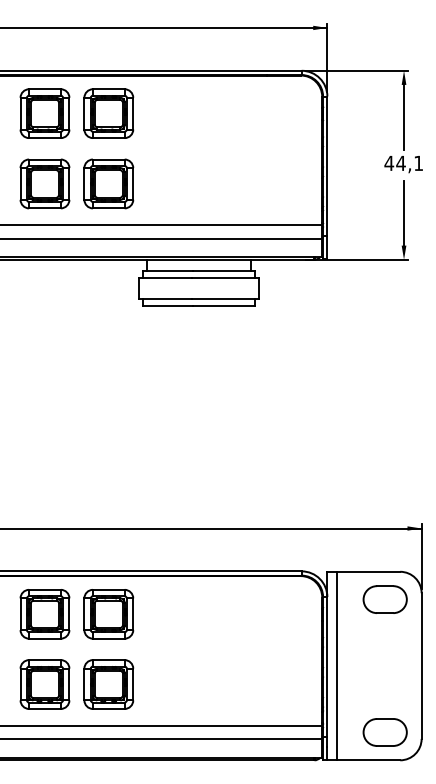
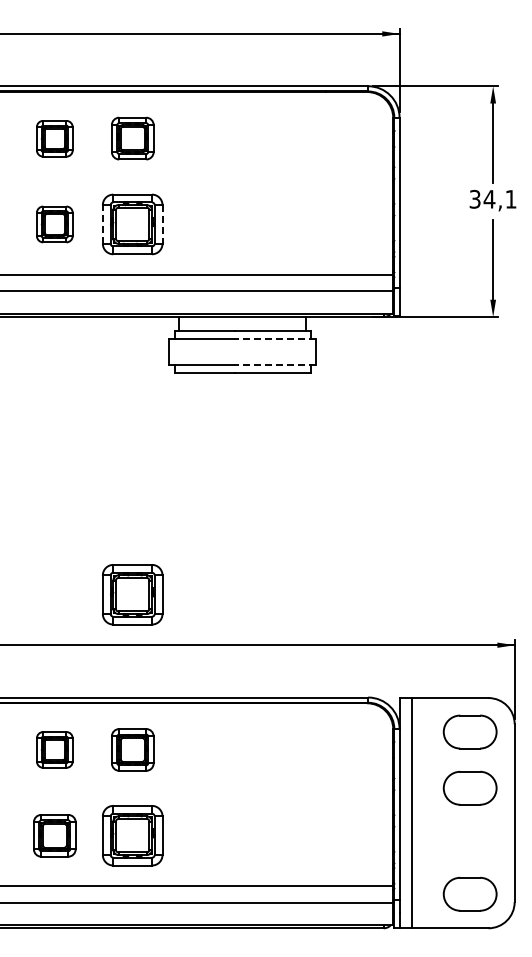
part: (44, 113) -> (54, 138), size x0.6
part: (108, 113) -> (132, 138), size x0.7
text: (389, 162) -> (475, 198), 44,1 -> 34,1
part: (44, 183) -> (54, 224), size x0.6
line: (84, 183) -> (102, 223), solid -> dashed
line: (133, 183) -> (162, 224), solid -> dashed
line: (225, 278) -> (275, 339), solid -> dashed
line: (225, 299) -> (275, 365), solid -> dashed
part: (108, 486) -> (132, 594), added
part: (44, 613) -> (54, 749), size x0.6
part: (108, 613) -> (132, 749), size x0.7
part: (384, 645) -> (469, 787), added
part: (44, 684) -> (54, 835), size x0.7

